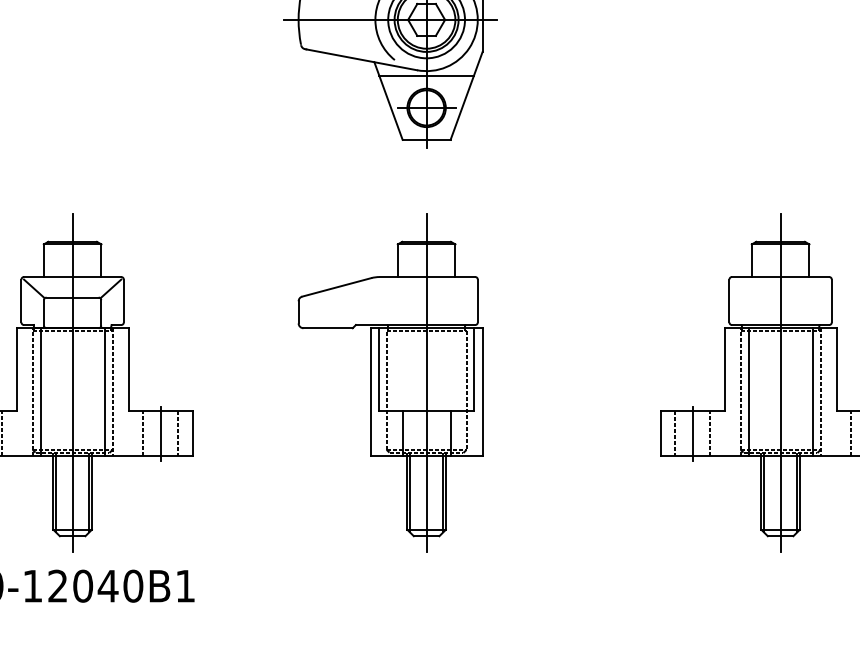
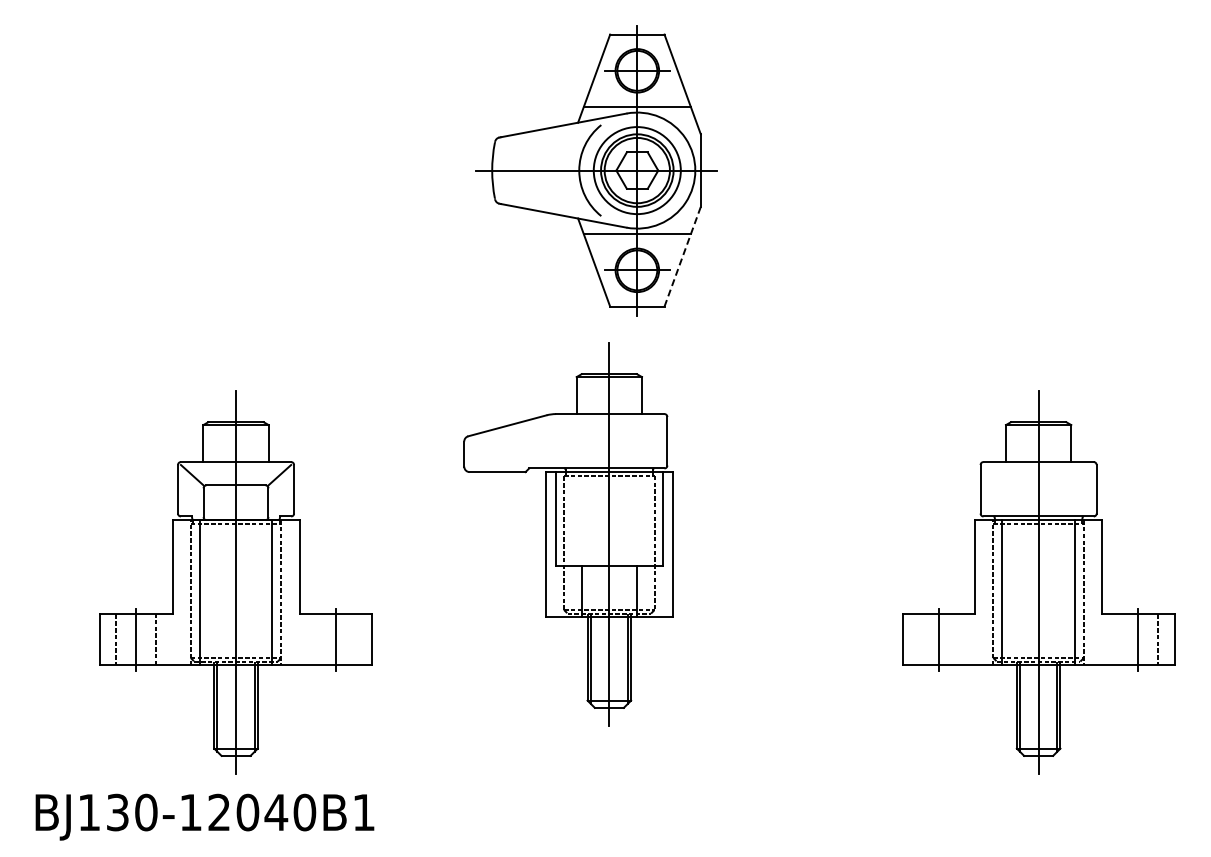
line: (466, 95) -> (682, 256), solid -> dashed
part: (390, 383) -> (568, 534), moved
line: (142, 433) -> (315, 639), removed
line: (178, 433) -> (355, 639), removed
line: (674, 433) -> (918, 639), removed
line: (709, 433) -> (958, 639), removed
line: (851, 433) -> (1118, 639), removed

